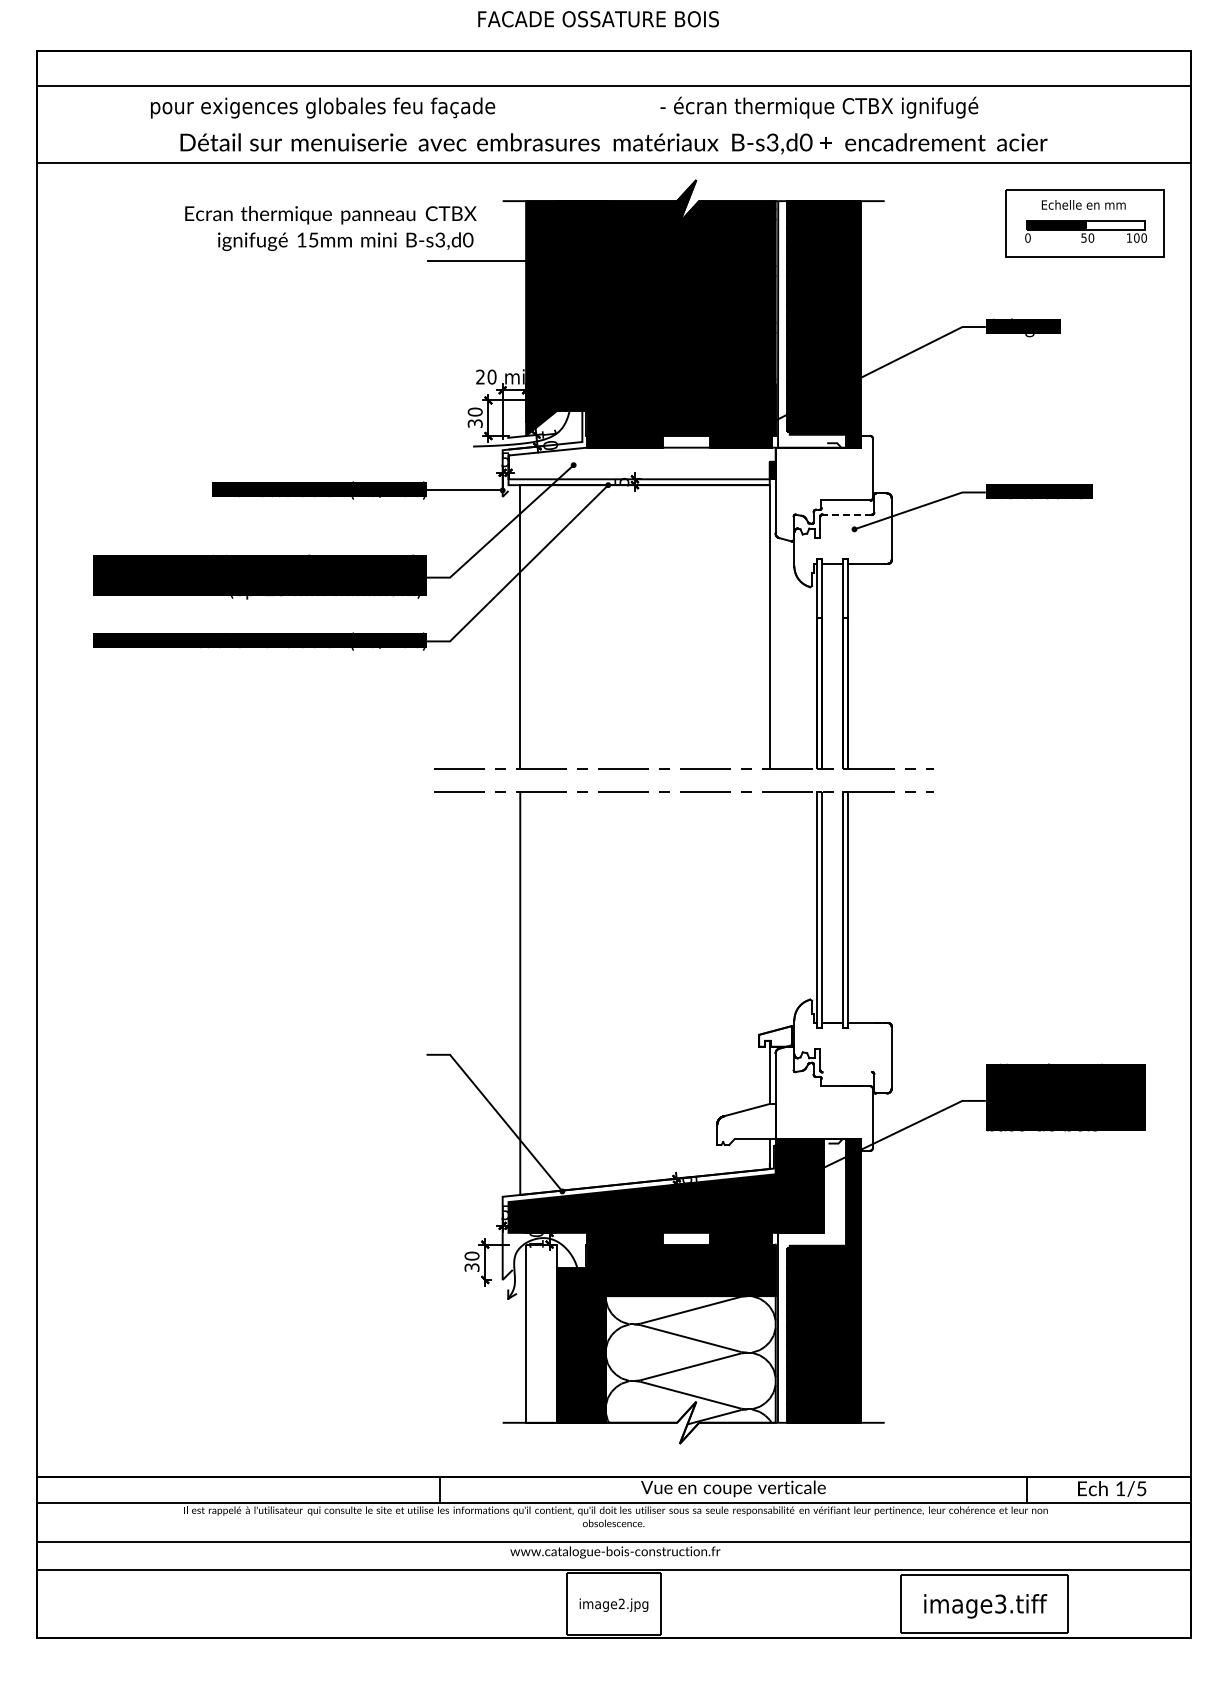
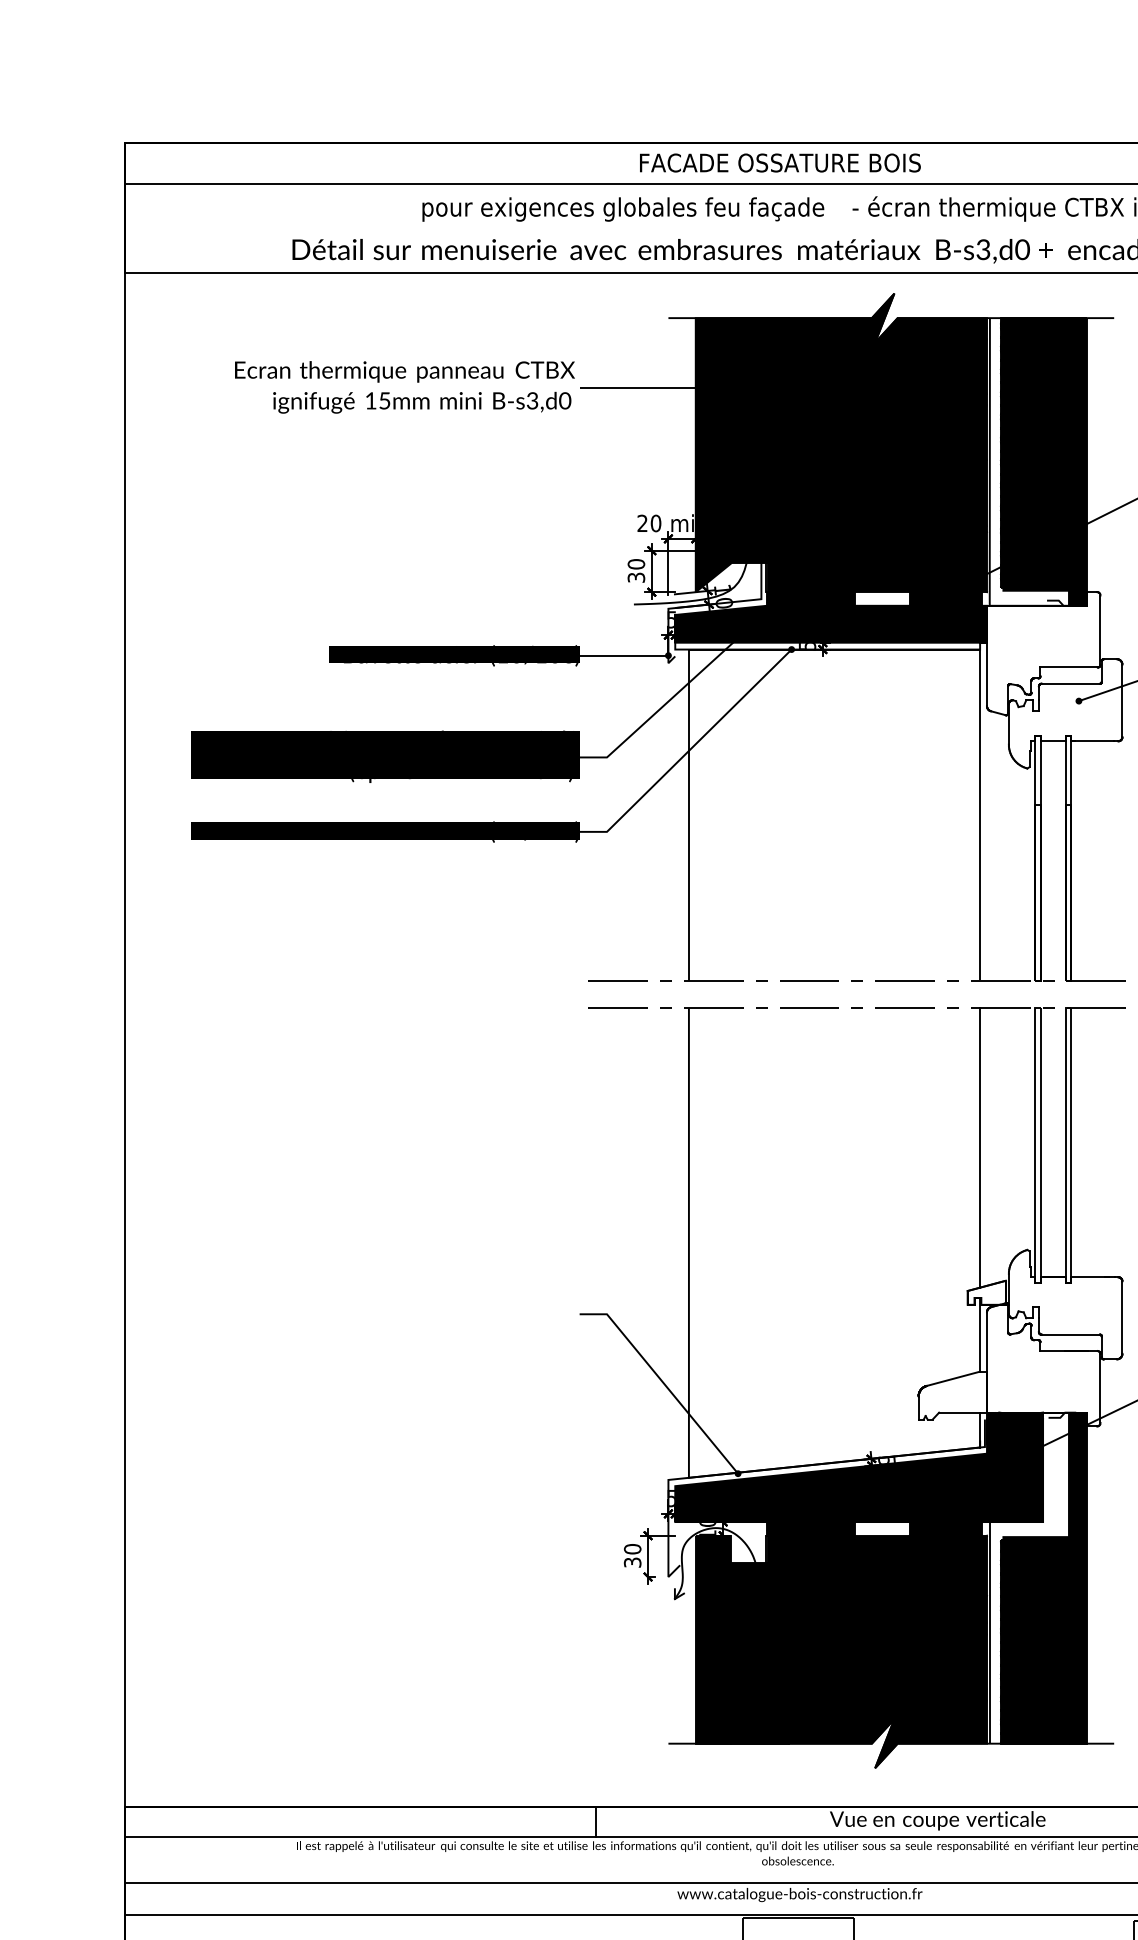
text: (598, 19) -> (780, 163), moved
text: (323, 107) -> (623, 208), moved
text: (330, 228) -> (404, 387), moved
fill: (641, 463) -> (830, 624), added
line: (847, 514) -> (1070, 683), dashed -> solid
line: (769, 911) -> (979, 1147), added
line: (847, 1072) -> (1070, 1334), added
fill: (541, 1333) -> (713, 1639), added
fill: (690, 1369) -> (887, 1681), added

